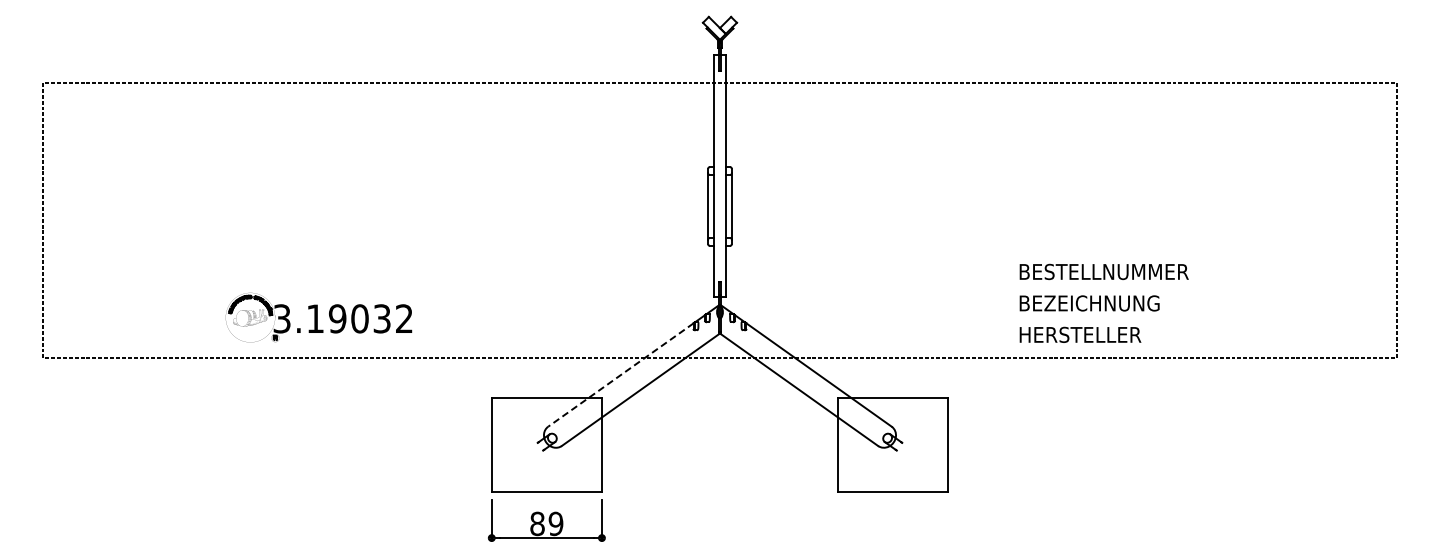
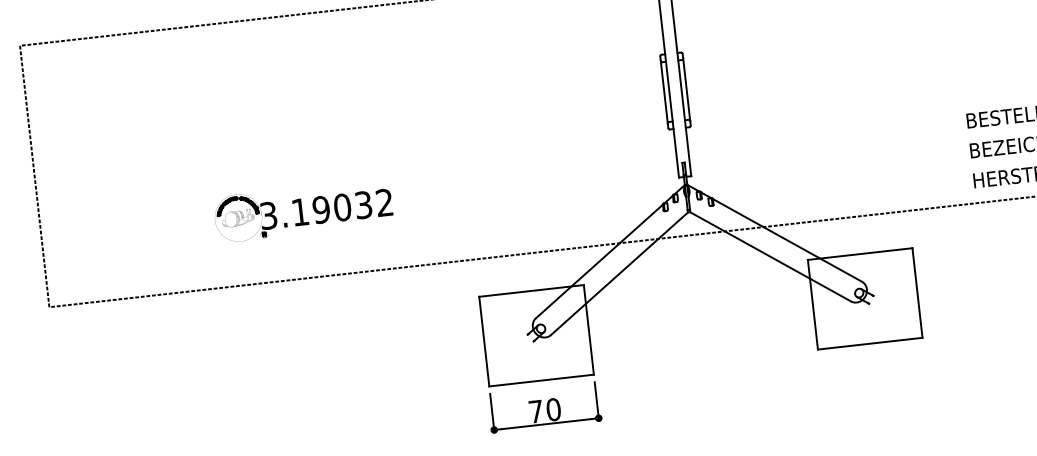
part: (318, 317) -> (303, 210), moved
line: (620, 375) -> (599, 262), dashed -> solid
text: (546, 523) -> (544, 410), 89 -> 70

